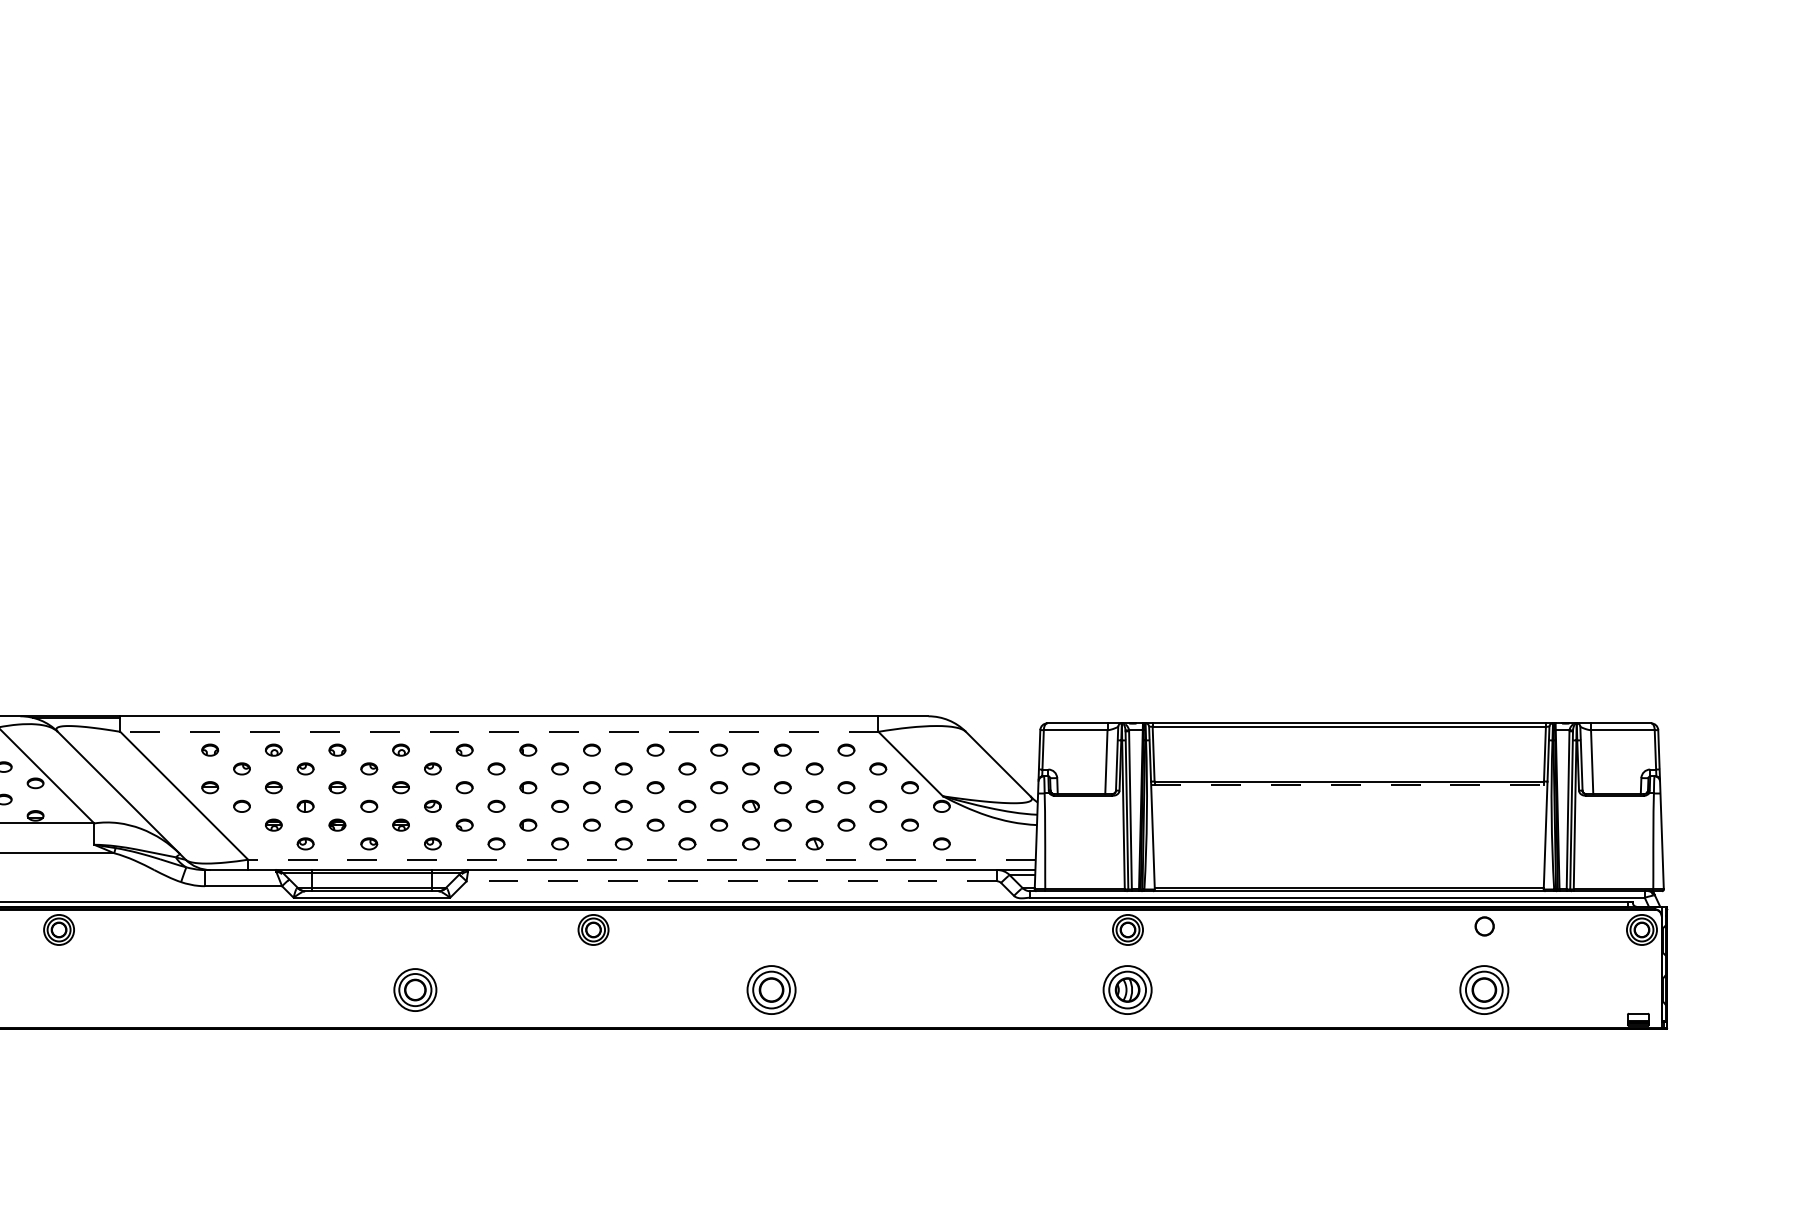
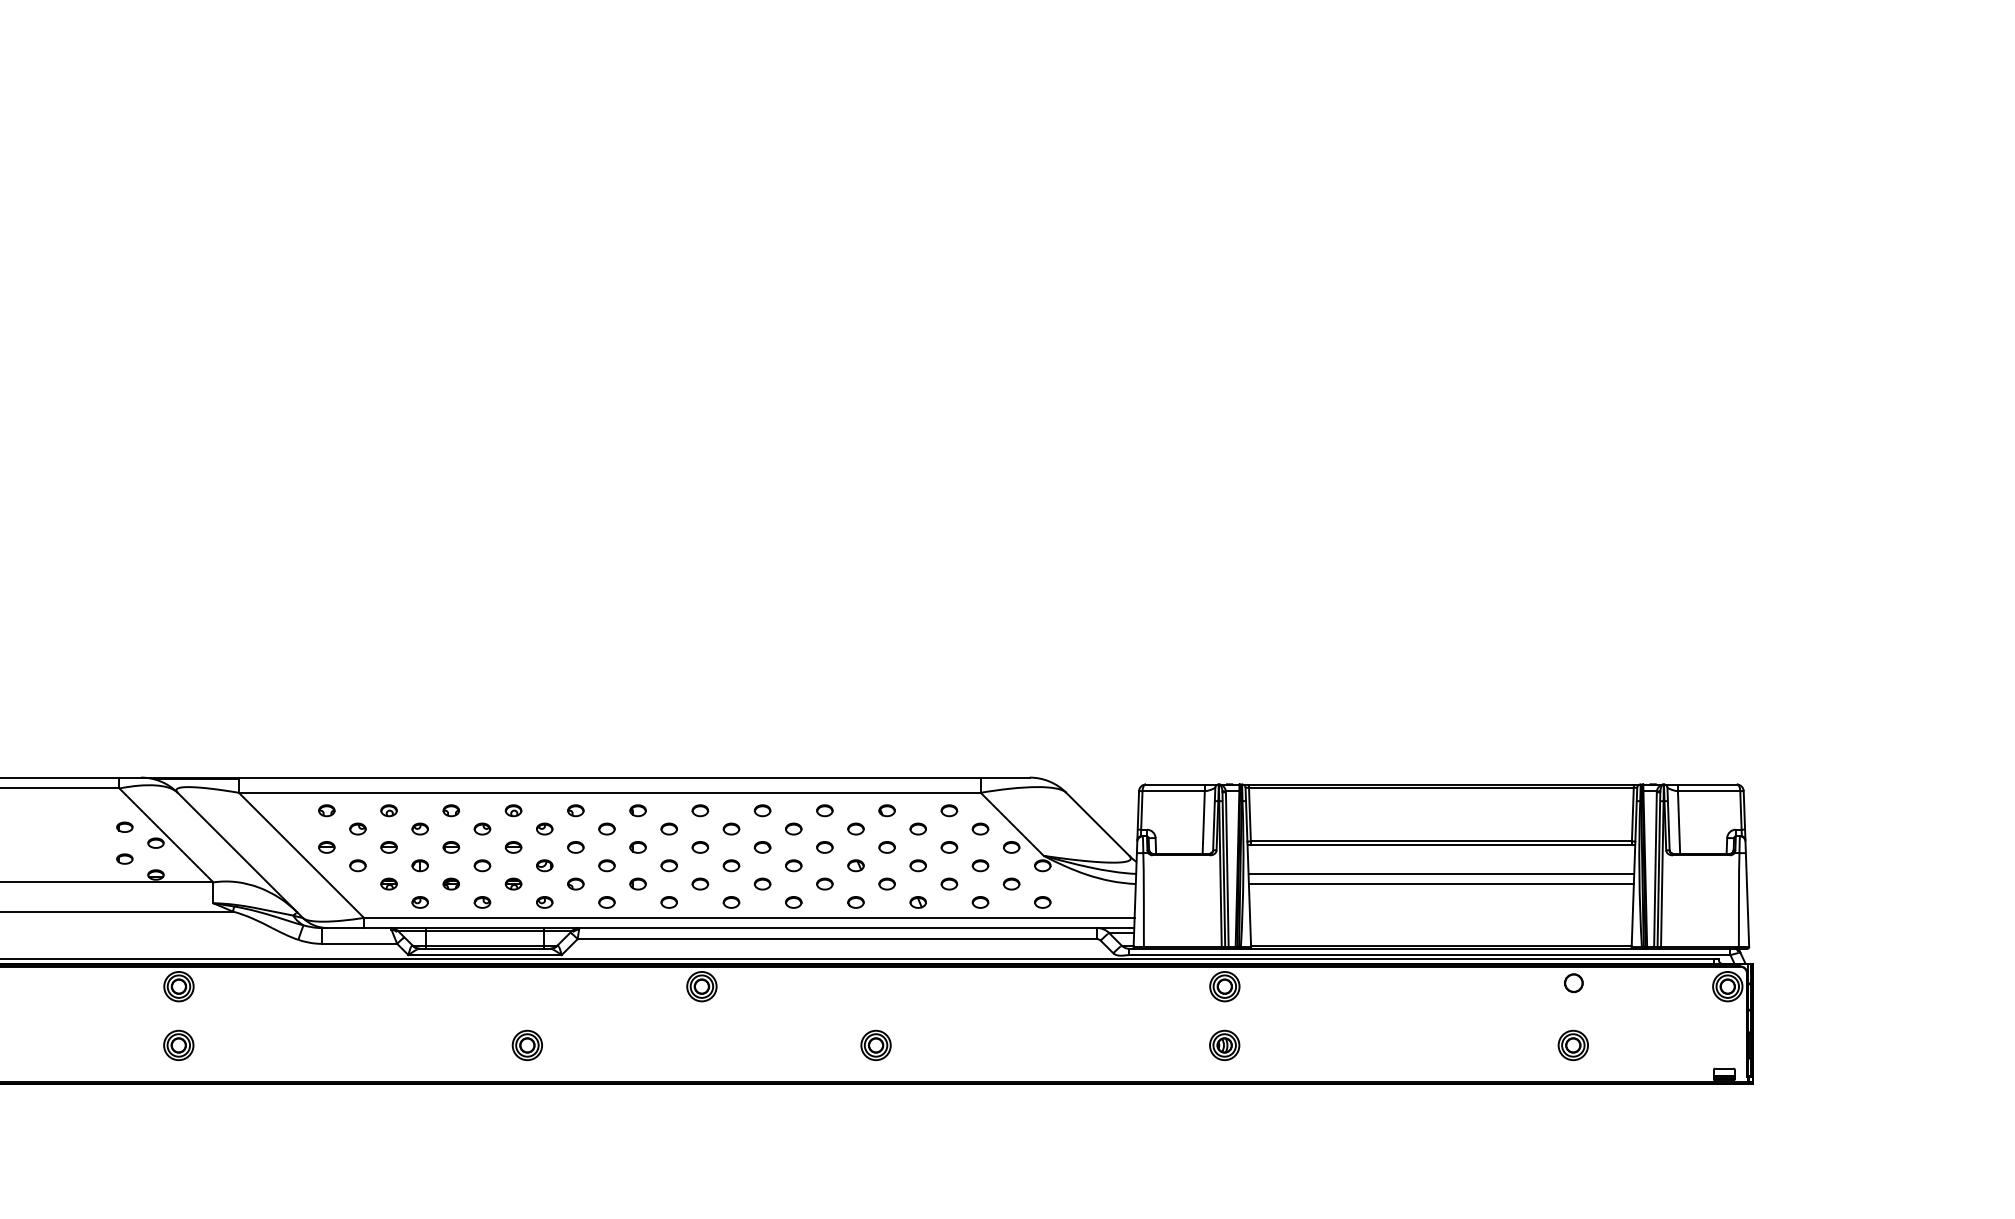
line: (499, 731) -> (609, 792), dashed -> solid
line: (1349, 785) -> (1441, 845), dashed -> solid
line: (1349, 815) -> (1441, 874), added
line: (1348, 825) -> (1440, 884), added
line: (641, 859) -> (748, 917), dashed -> solid
line: (732, 881) -> (837, 939), dashed -> solid
part: (58, 990) -> (178, 1045), added
part: (414, 990) -> (526, 1045), size x0.71
part: (770, 990) -> (875, 1045), size x0.62
part: (1127, 990) -> (1224, 1045), size x0.62
part: (1483, 990) -> (1572, 1045), size x0.62

